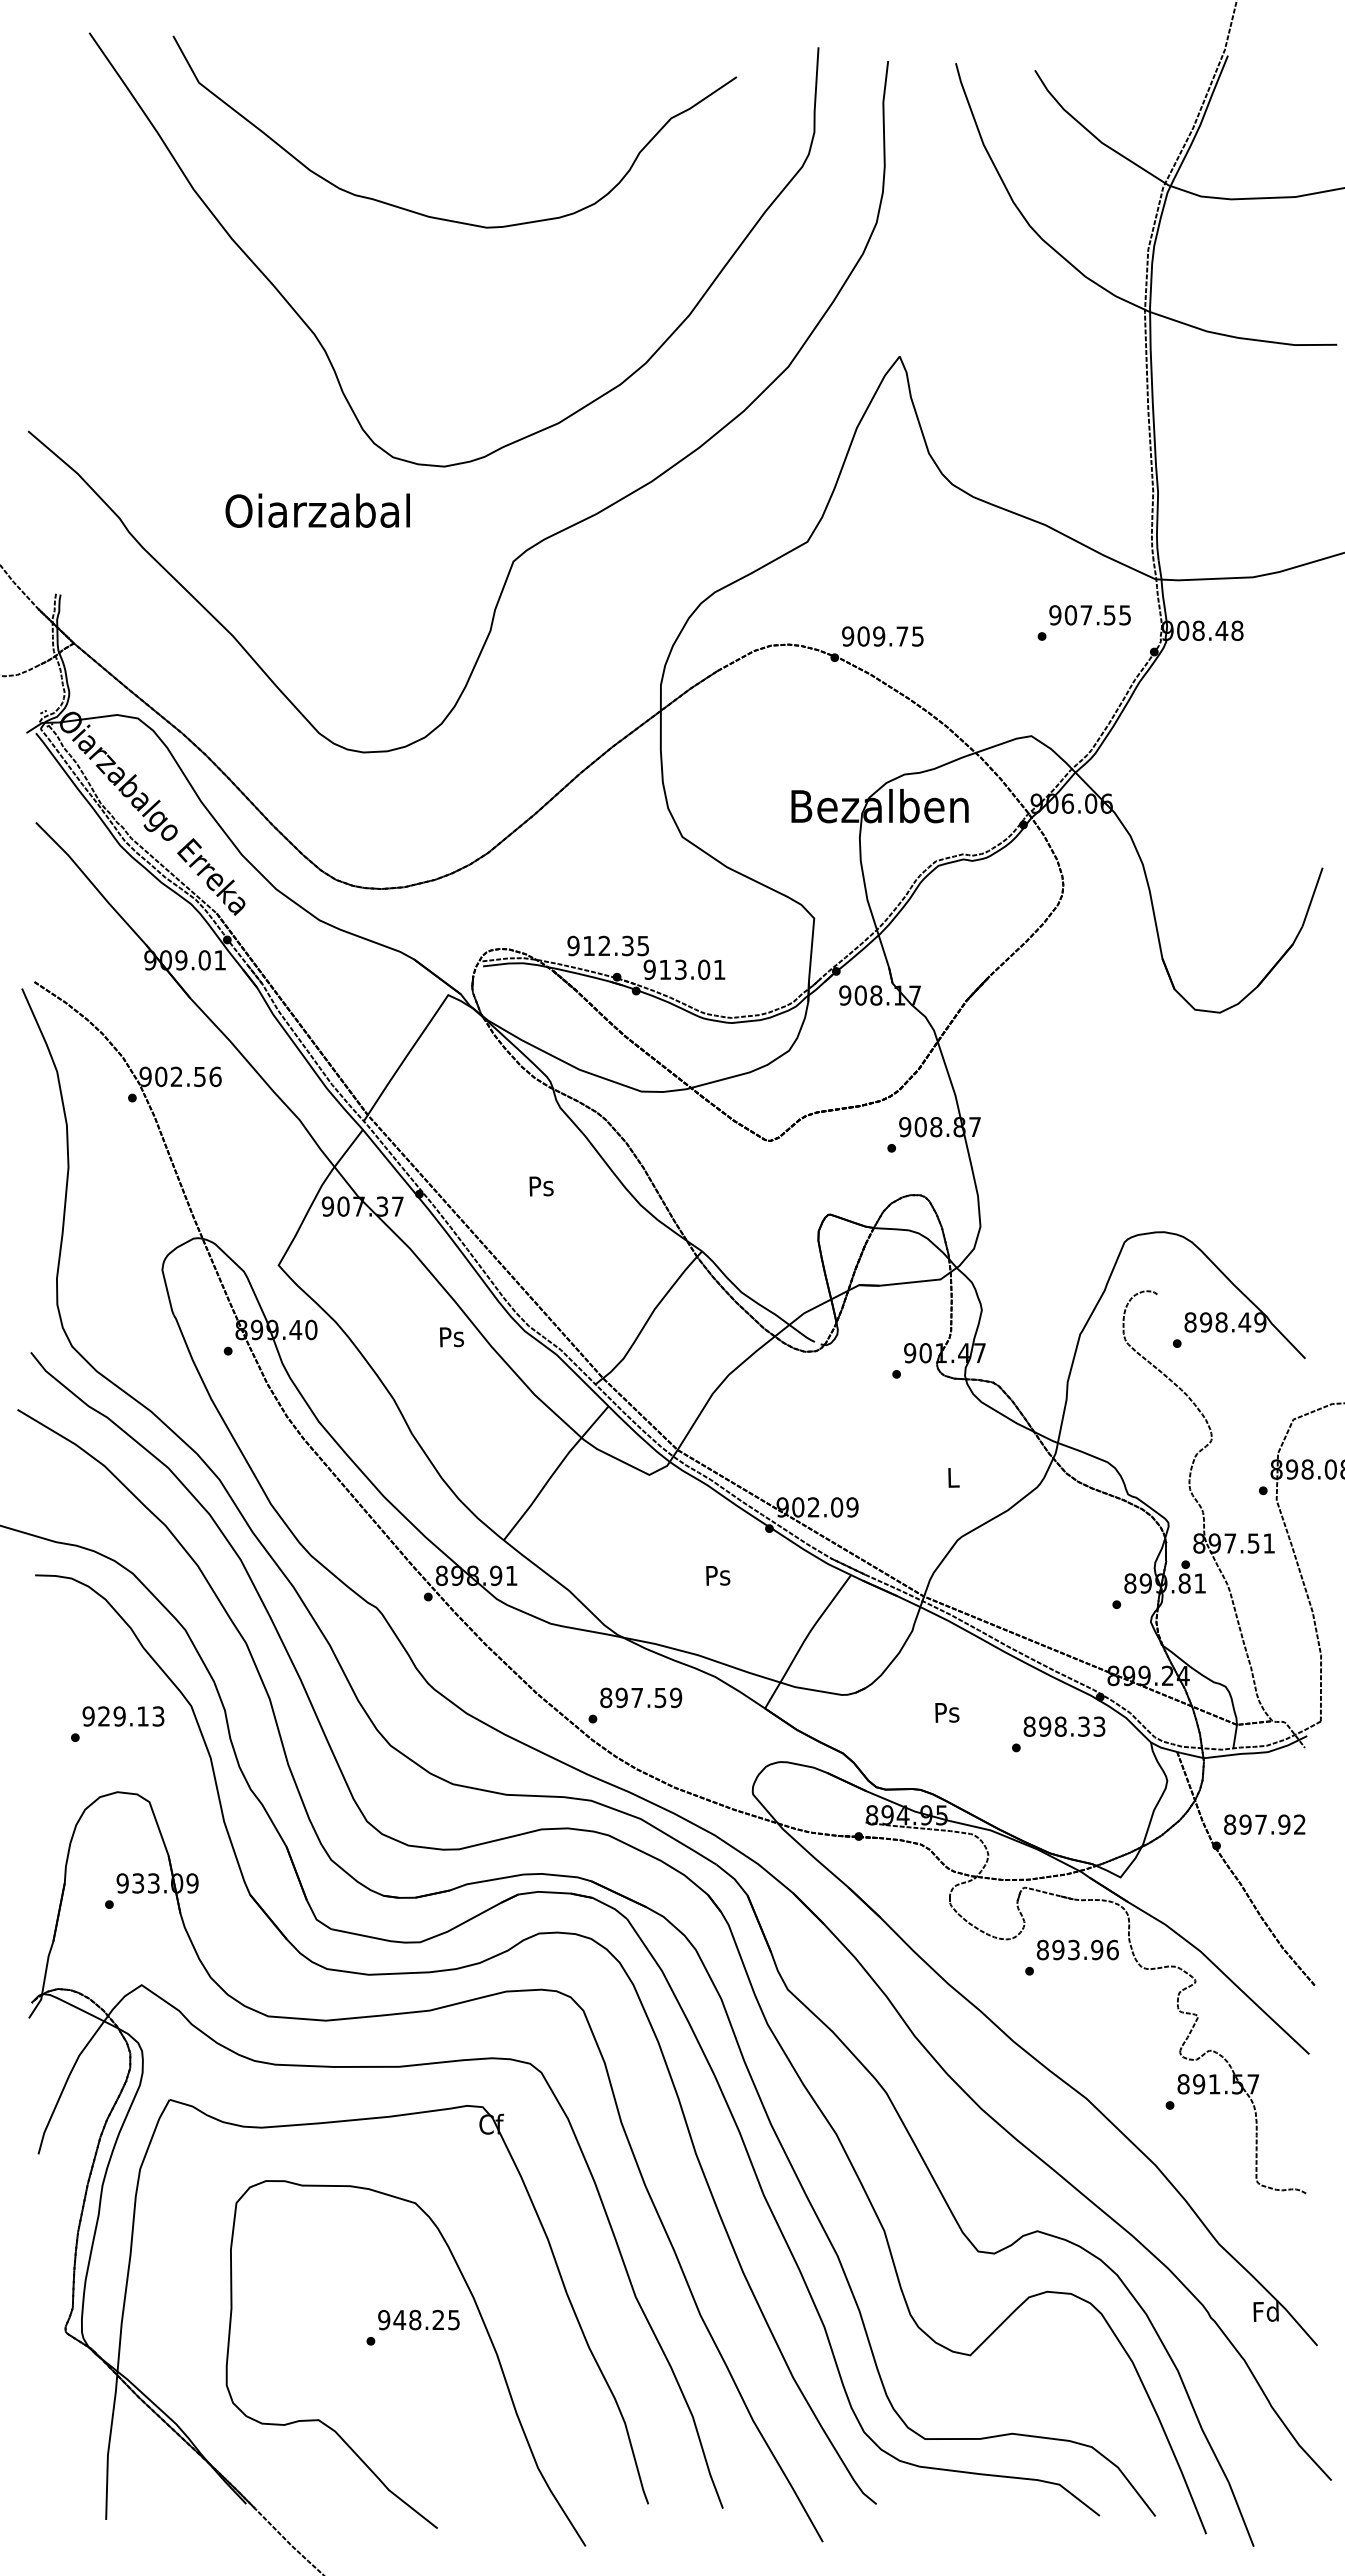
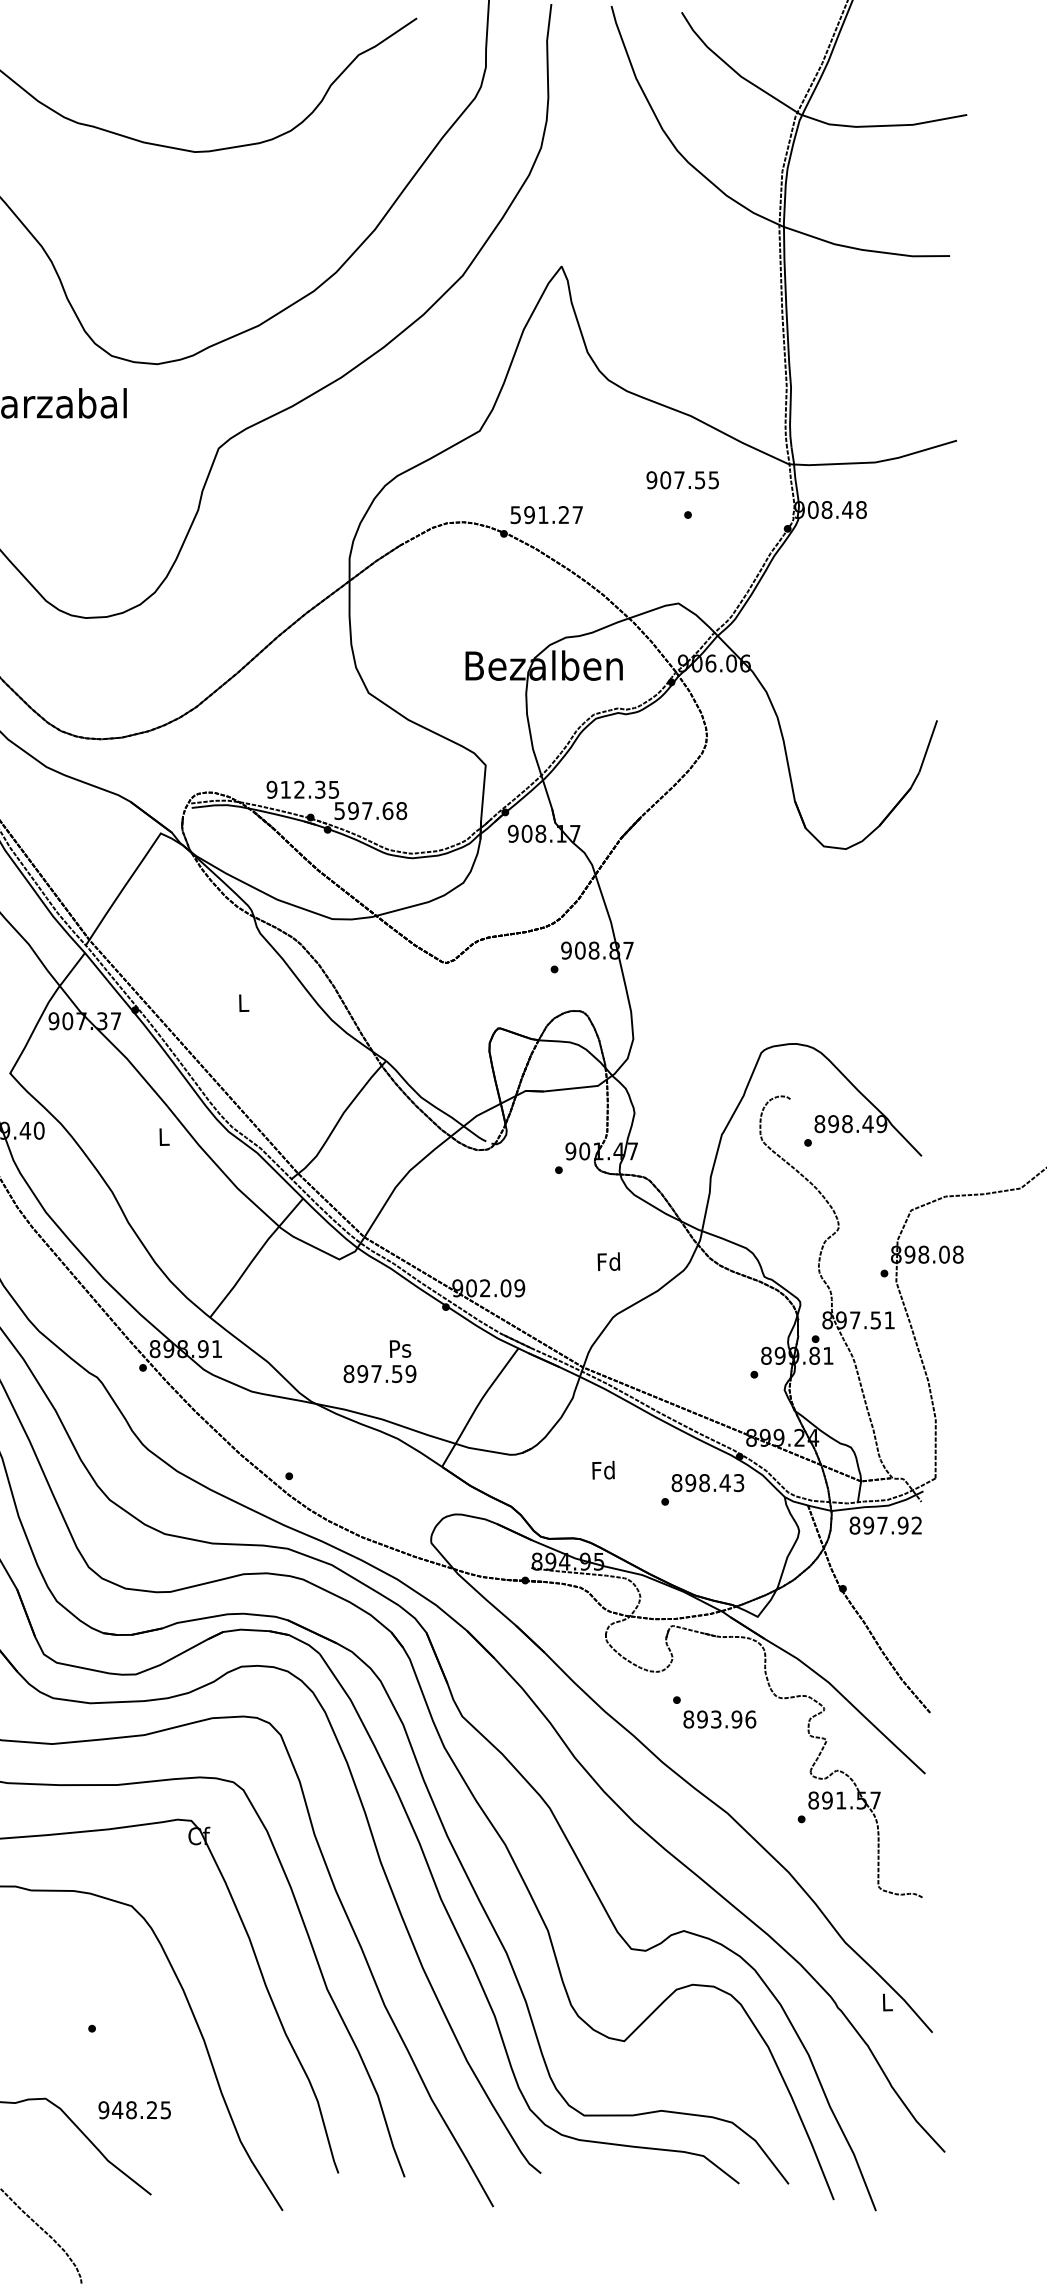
text: (1089, 615) -> (682, 480), moved
text: (882, 636) -> (546, 515), 909.75 -> 591.27
text: (684, 969) -> (370, 810), 913.01 -> 597.68
text: (541, 1186) -> (243, 1003), Ps -> L
text: (451, 1337) -> (163, 1137), Ps -> L
text: (952, 1476) -> (608, 1260), L -> Fd
text: (641, 1697) -> (380, 1373), moved
text: (946, 1711) -> (603, 1469), Ps -> Fd
text: (1083, 1726) -> (724, 1482), 898.33 -> 898.43
text: (1264, 1824) -> (885, 1525), moved
text: (1077, 1949) -> (719, 1719), moved
text: (1265, 2311) -> (886, 2002), Fd -> L
text: (418, 2320) -> (134, 2110), moved

